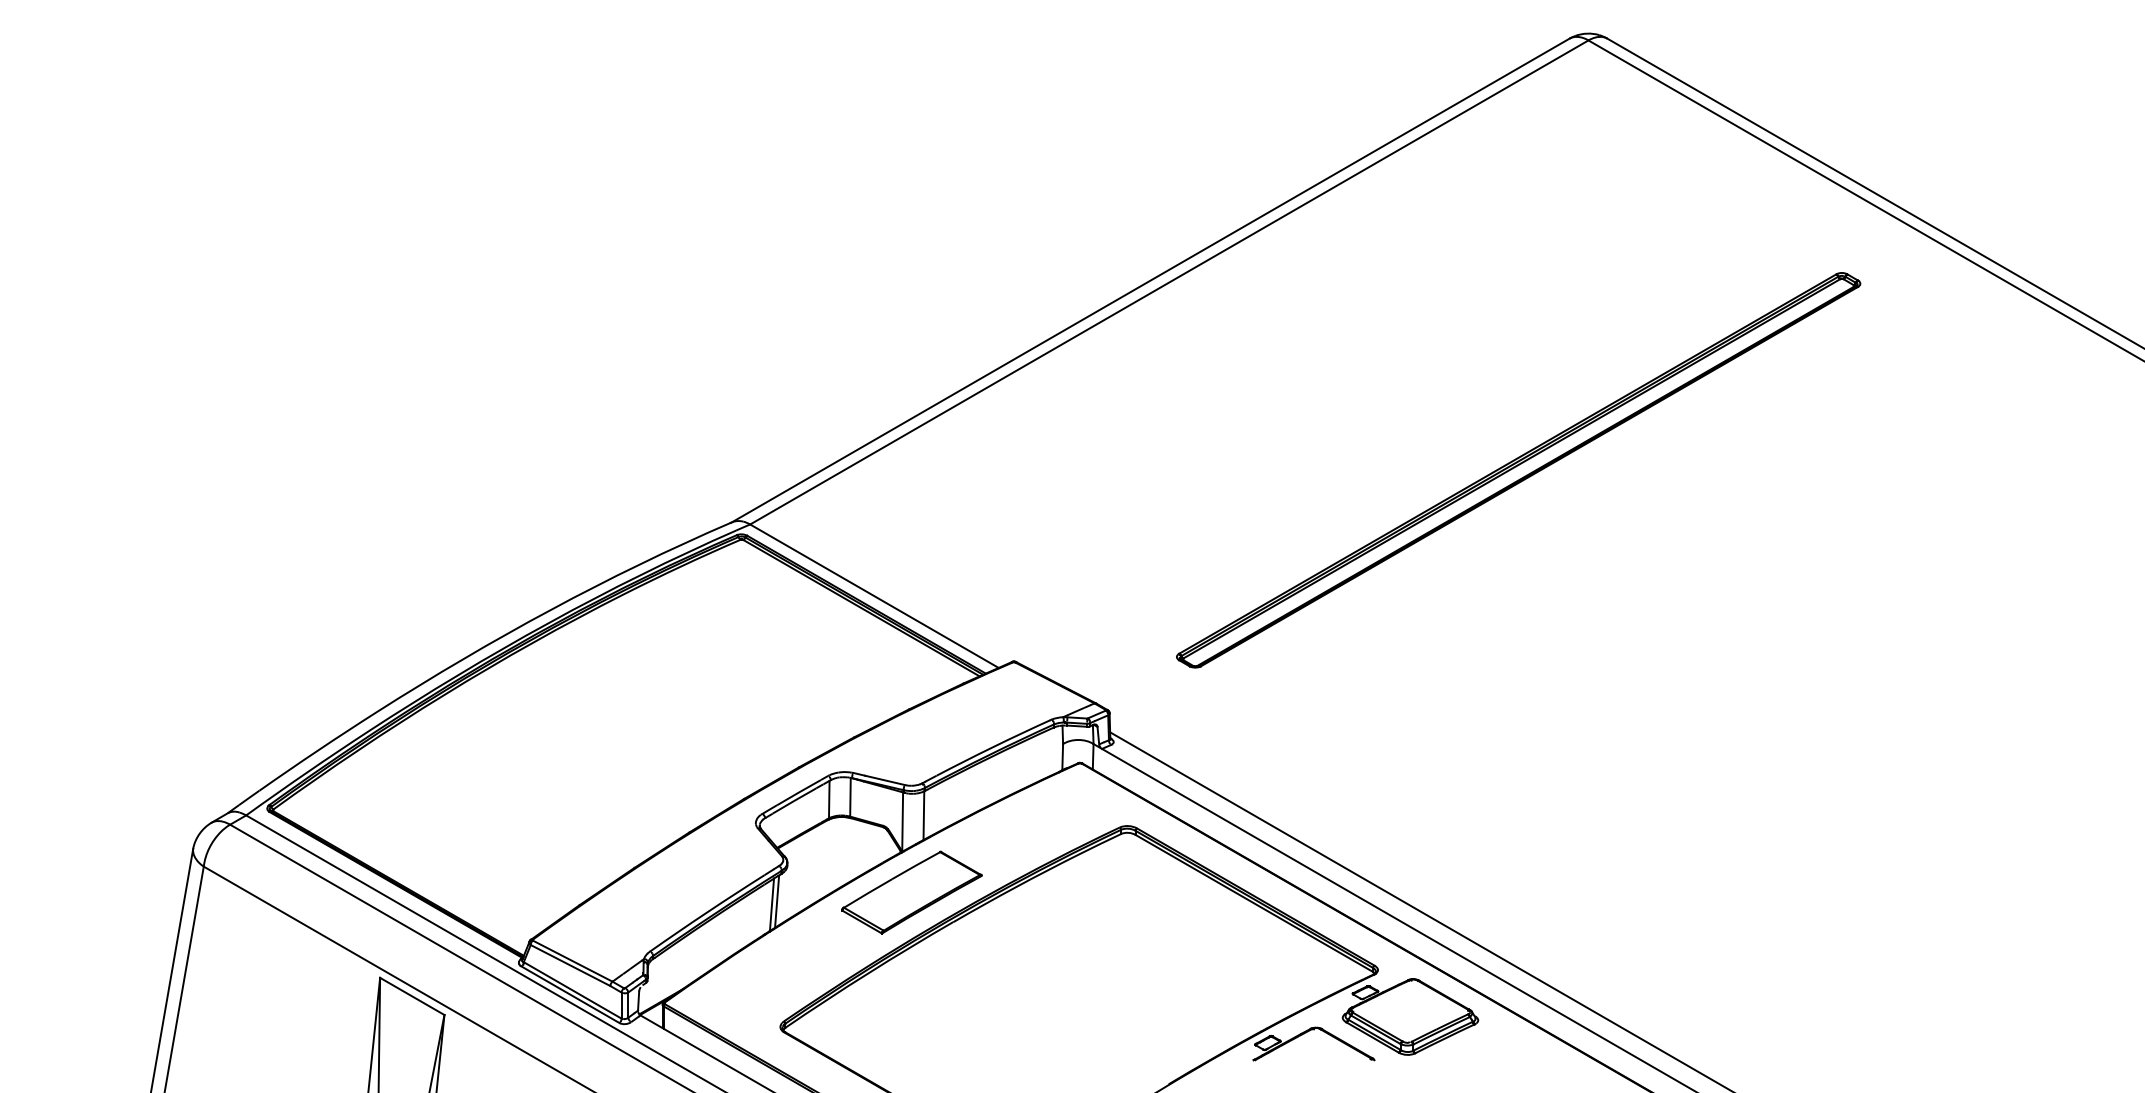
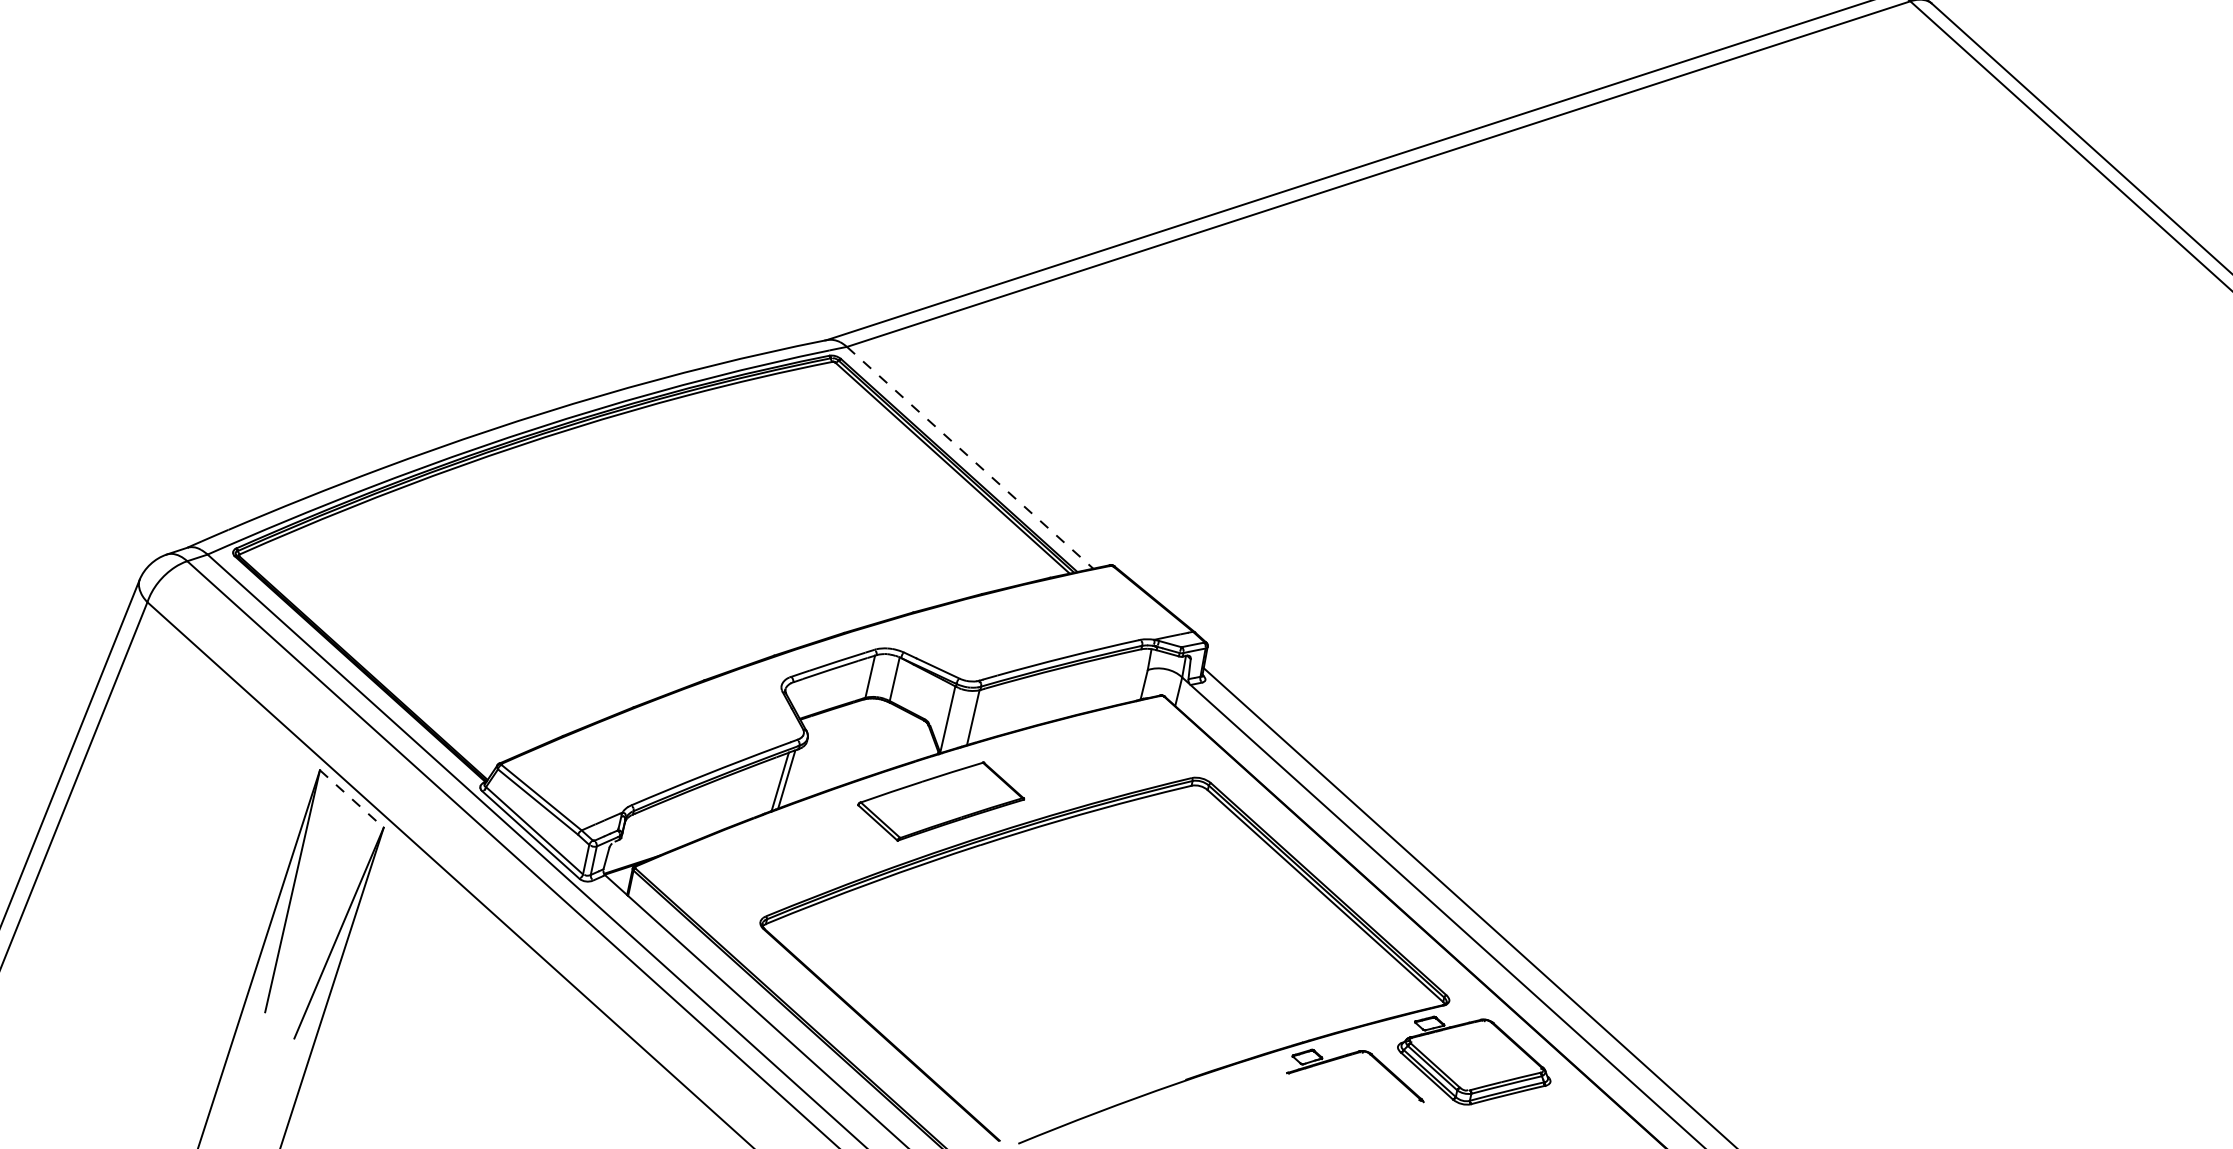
part: (1518, 470) -> (1728, 470), removed
line: (874, 596) -> (970, 458), solid -> dashed
line: (412, 996) -> (352, 799), solid -> dashed

